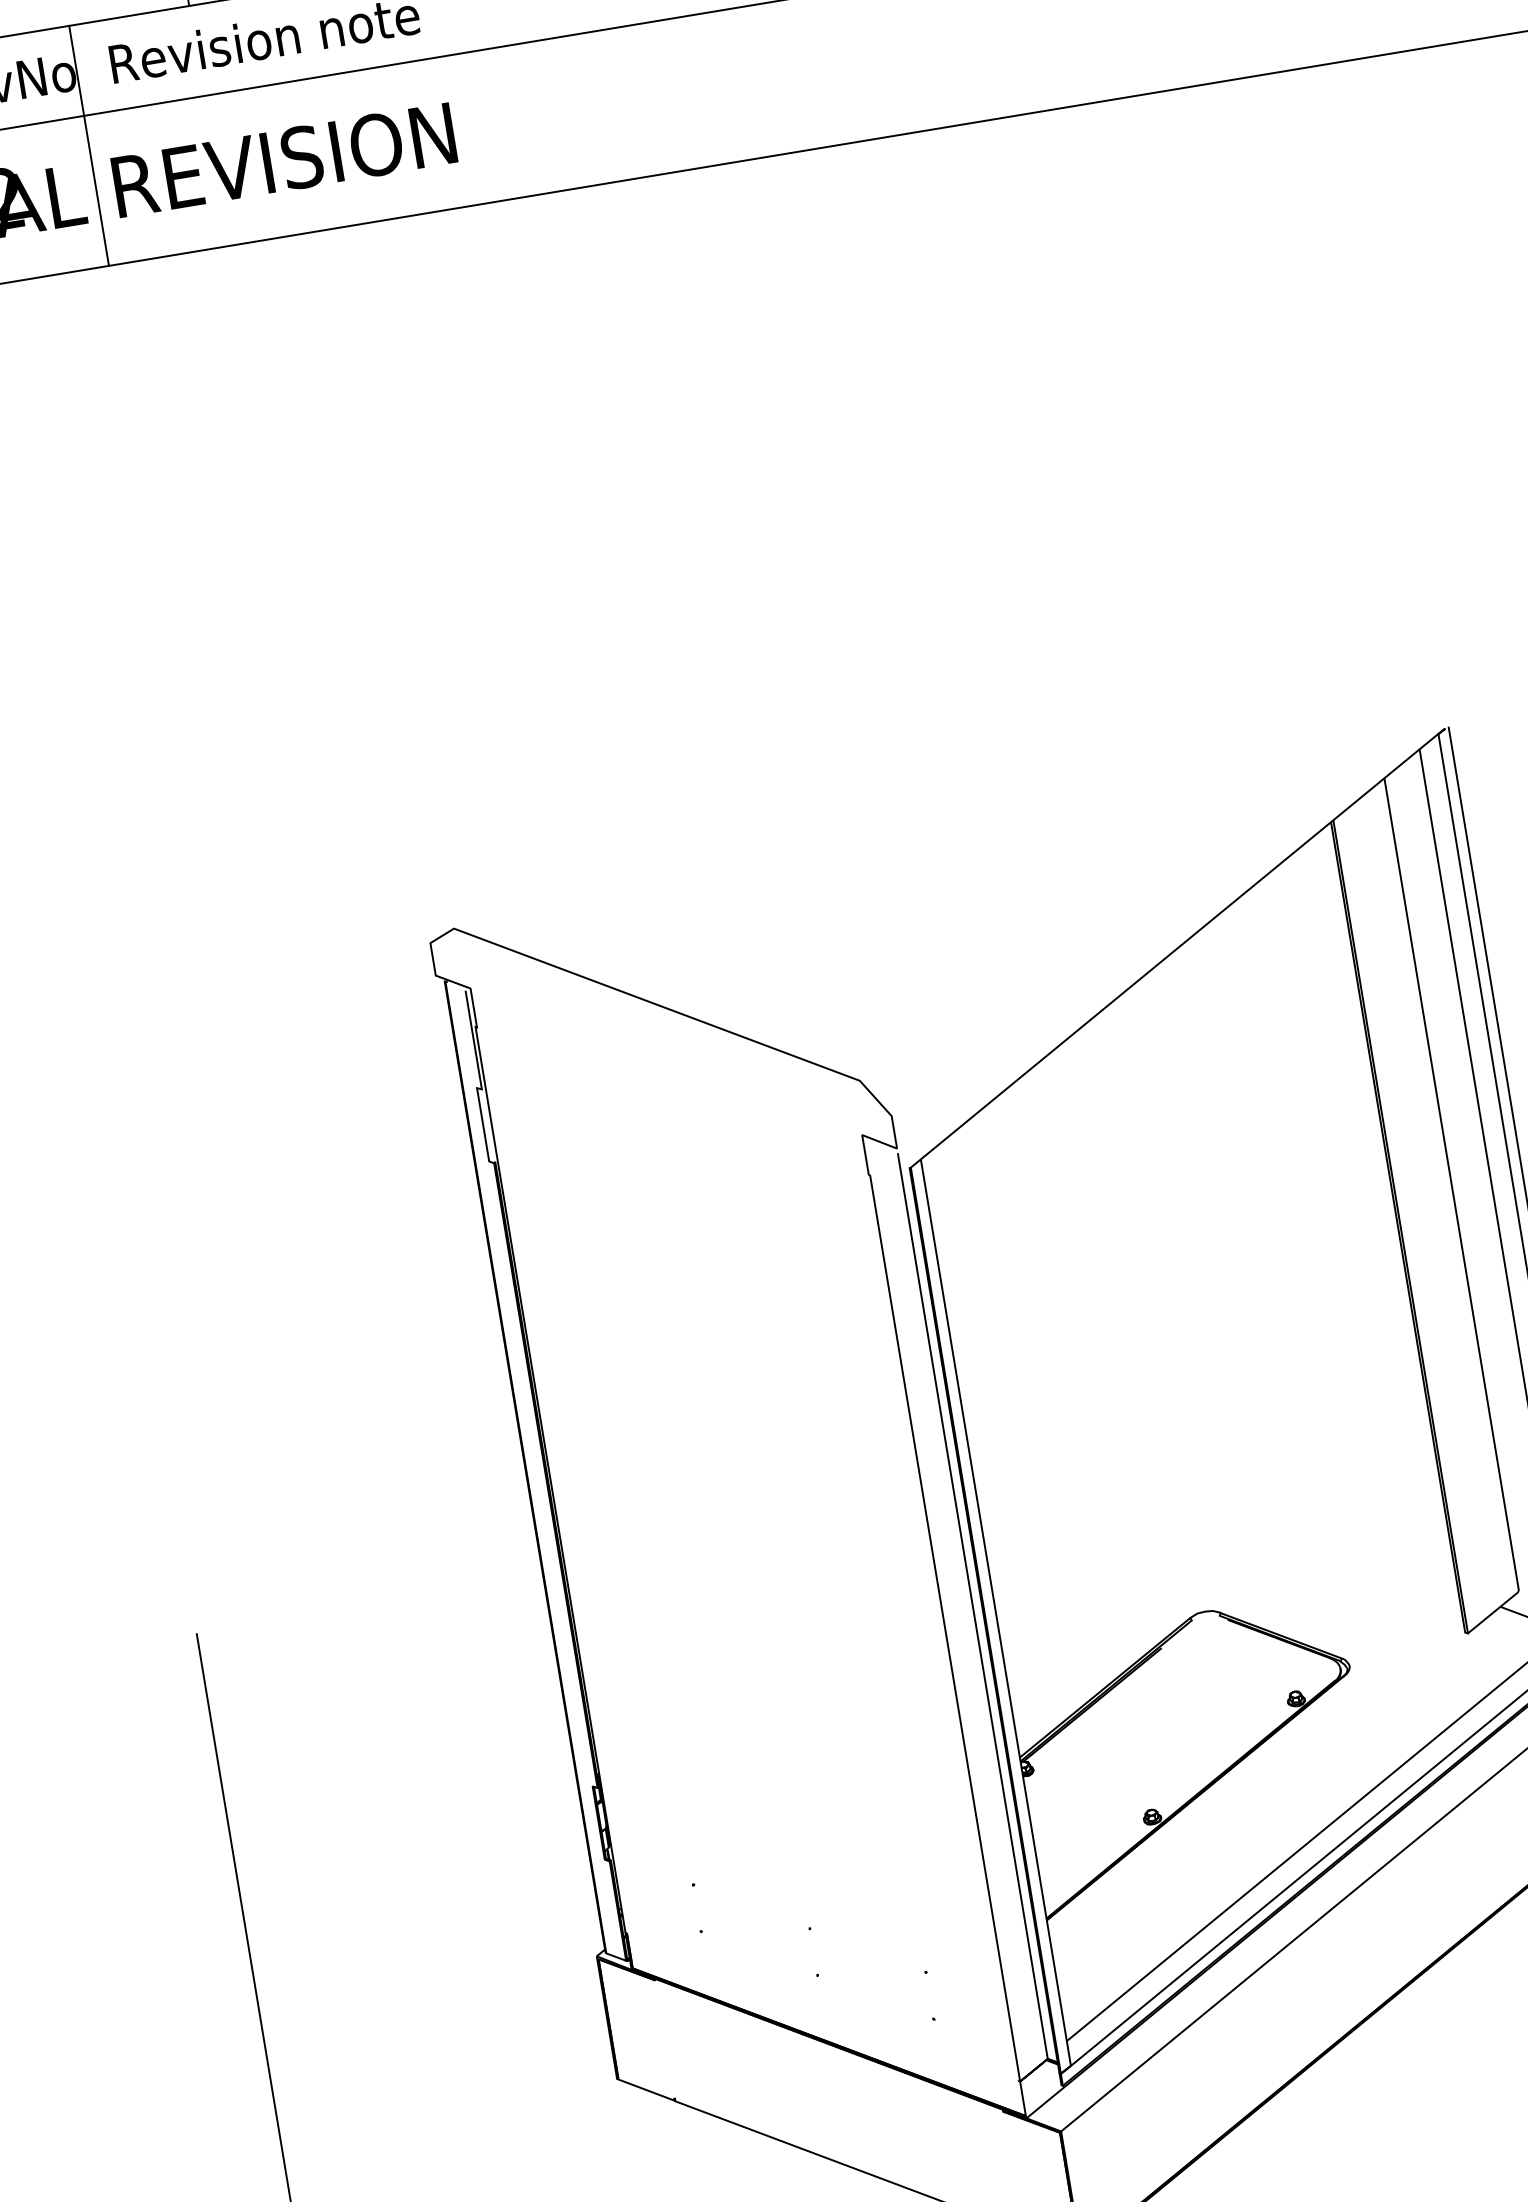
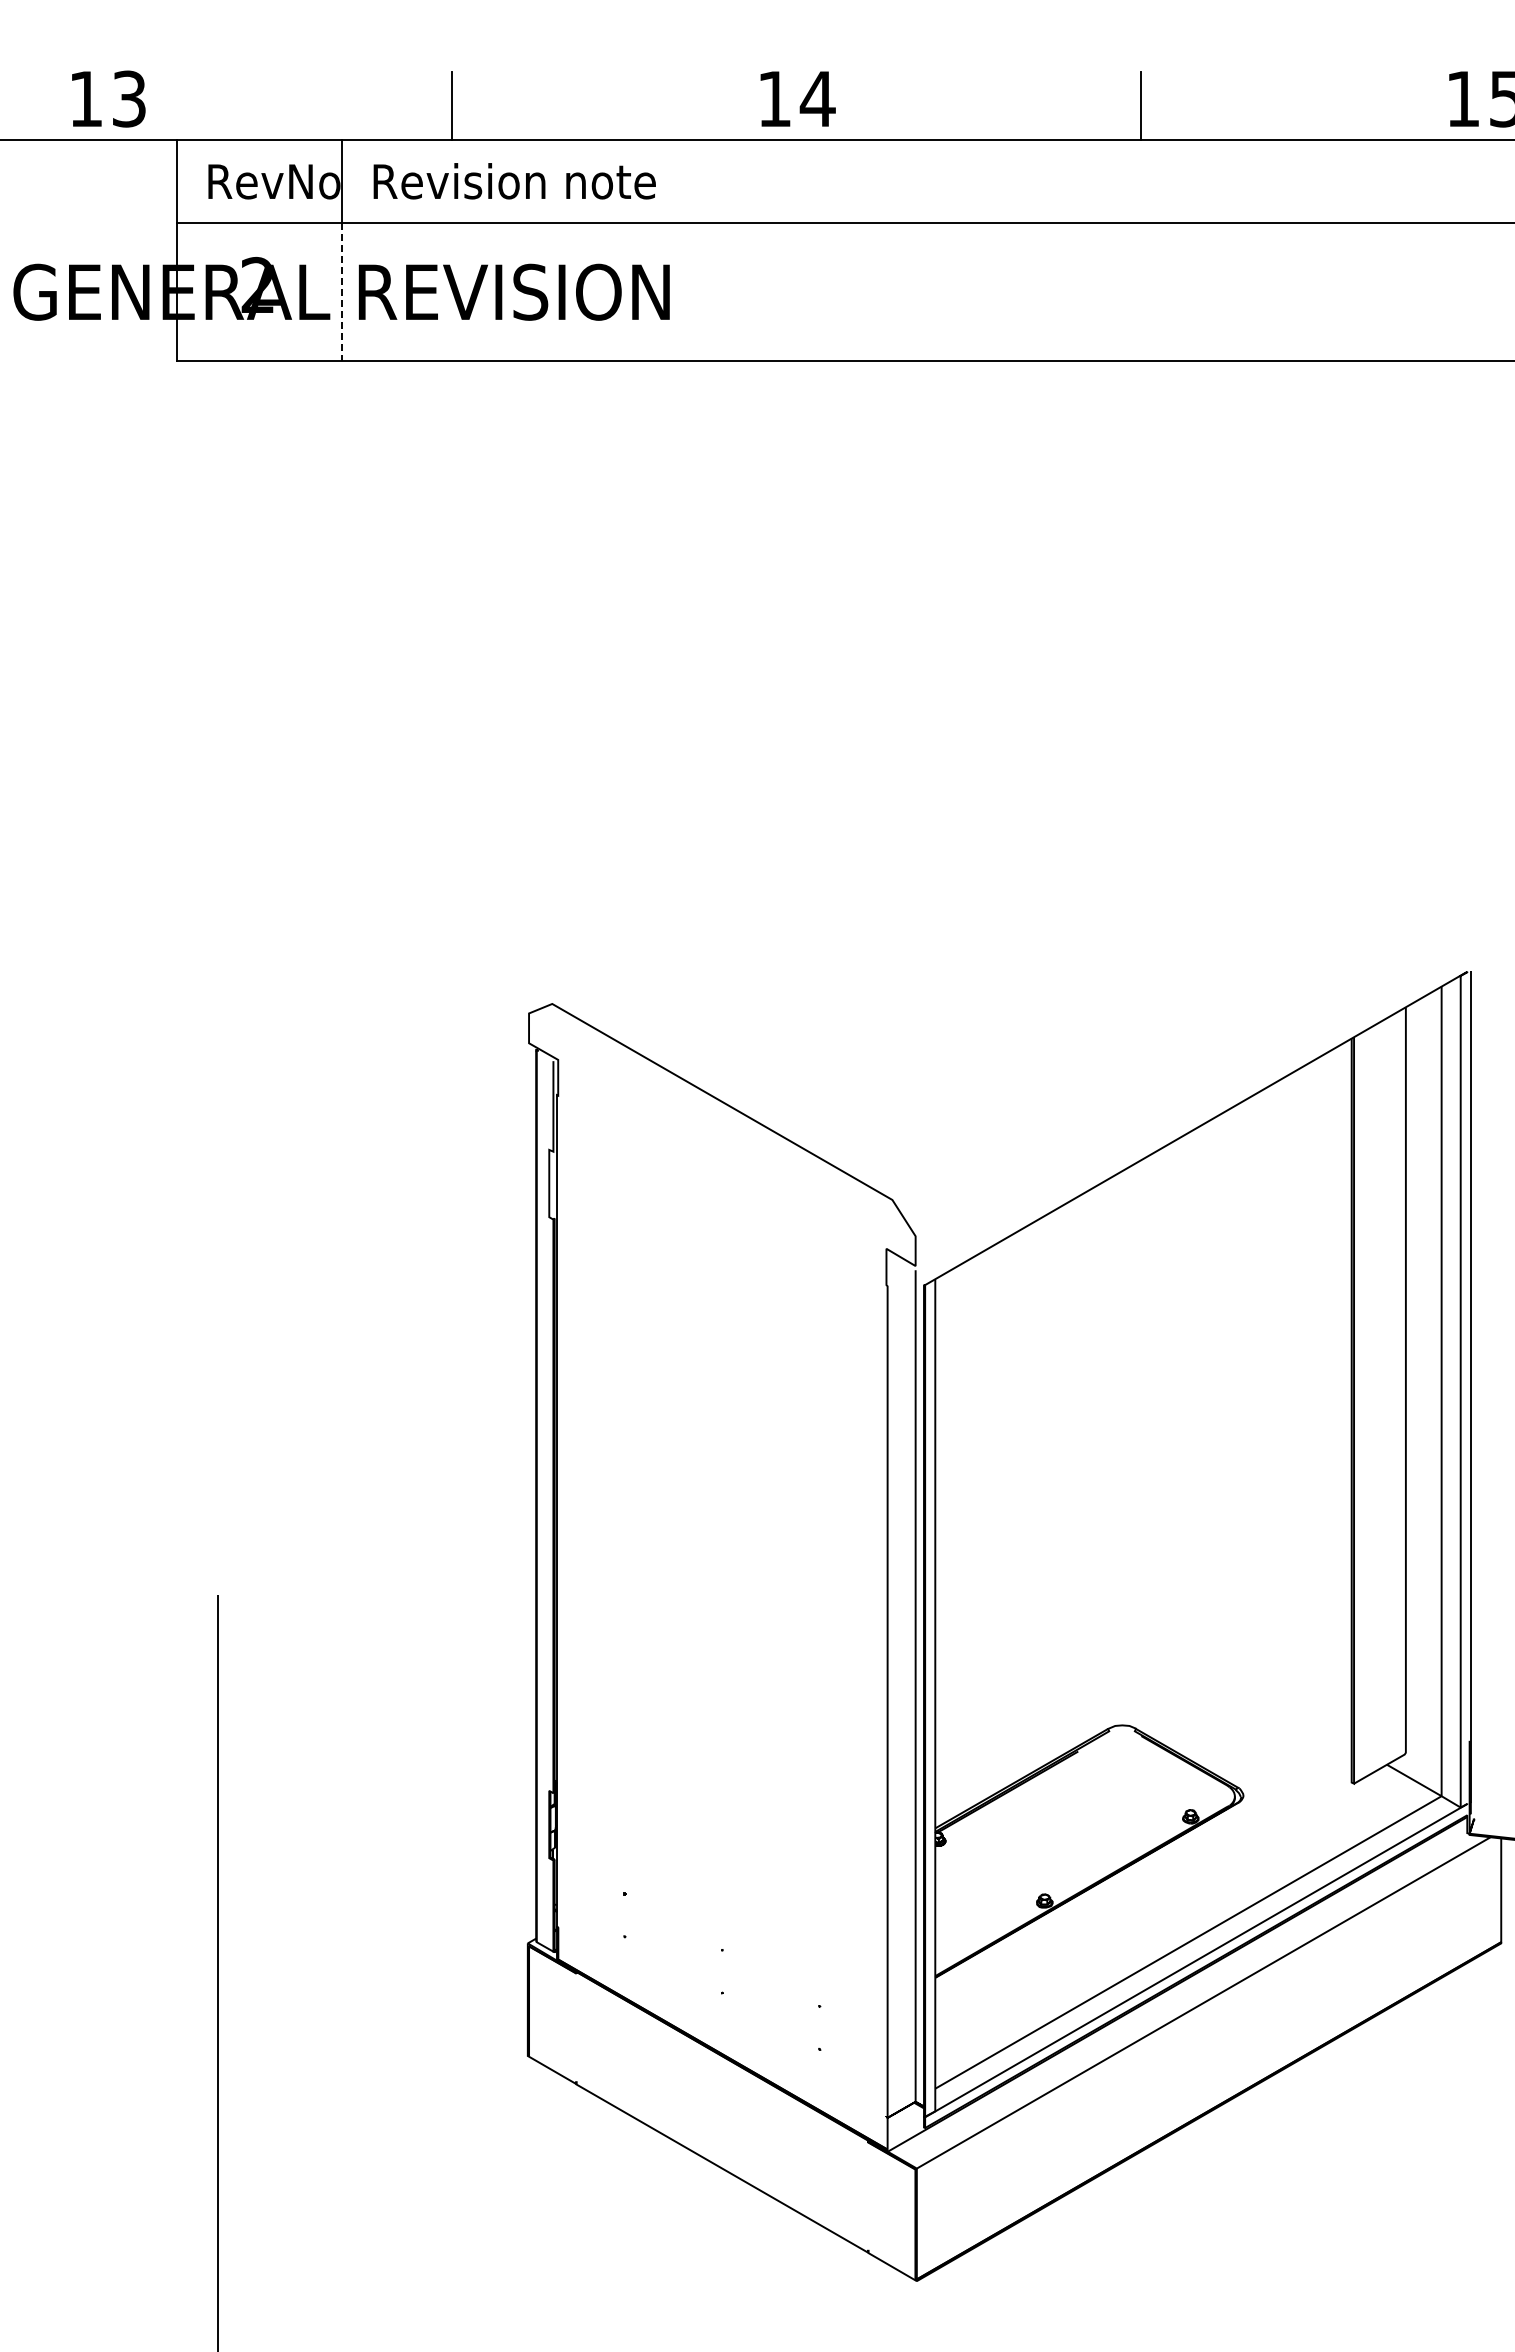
line: (95, 190) -> (341, 291), solid -> dashed

